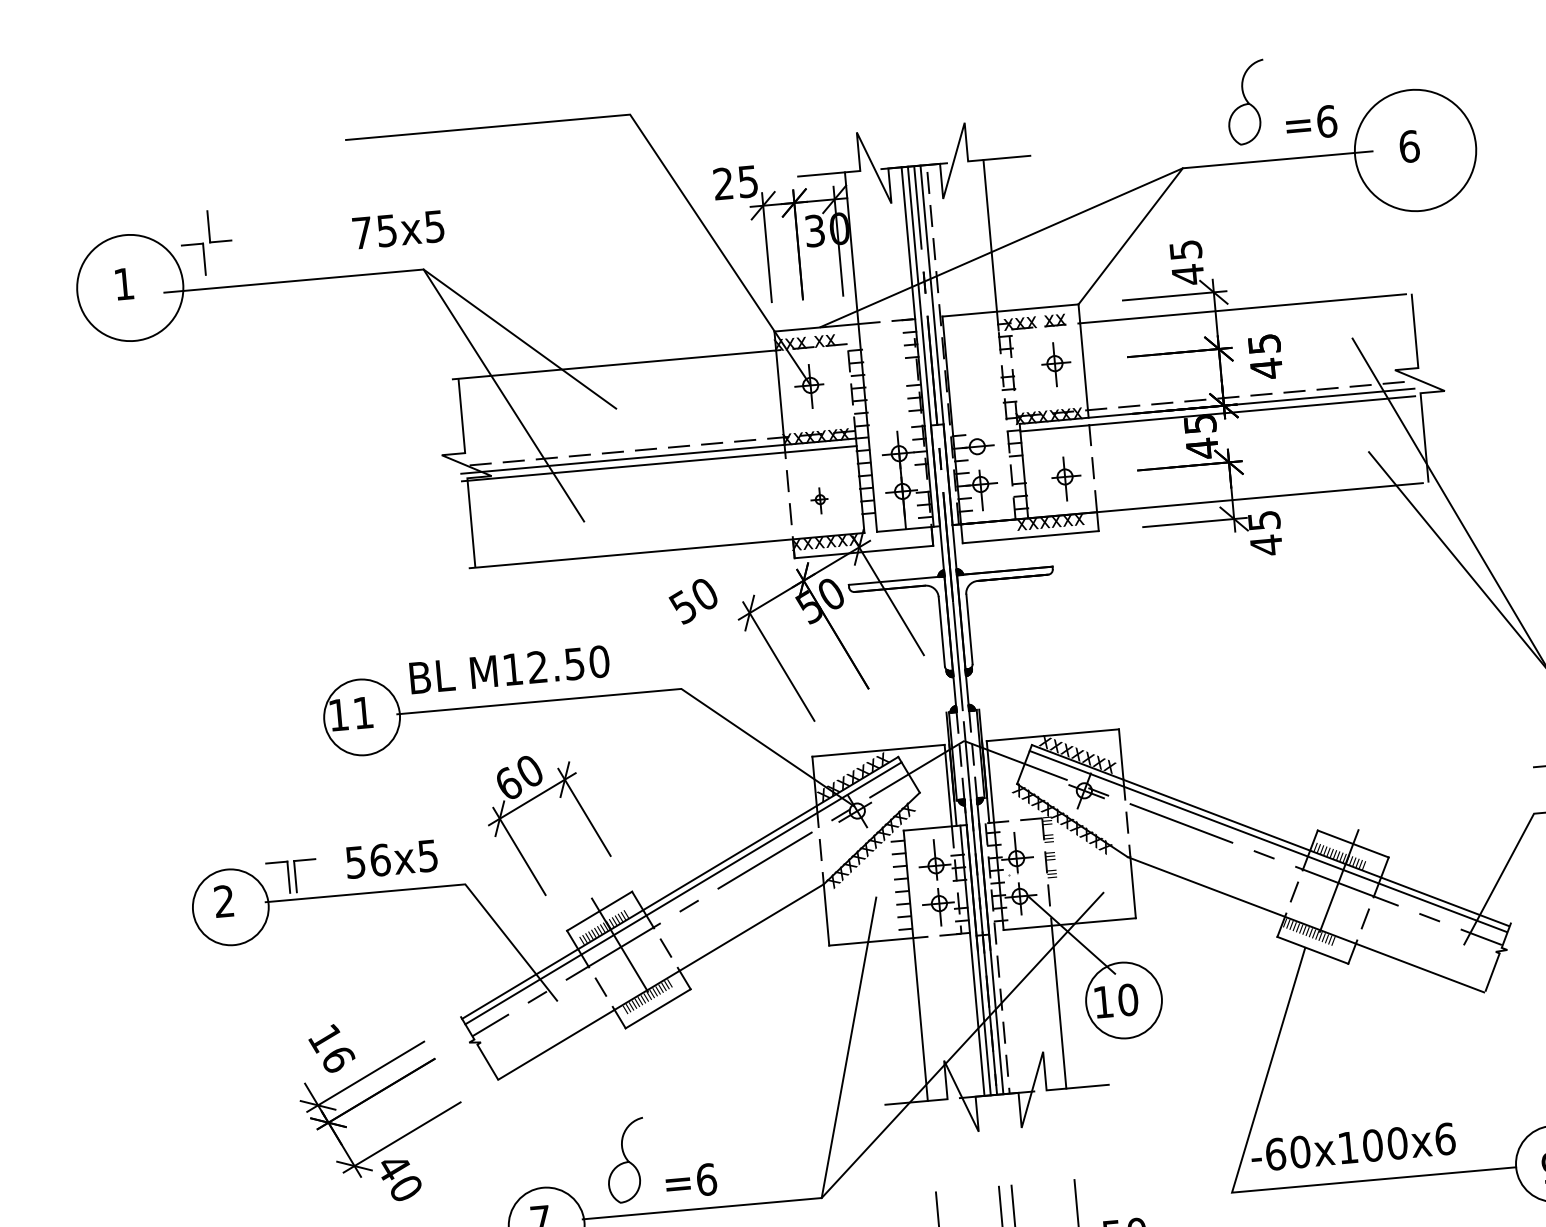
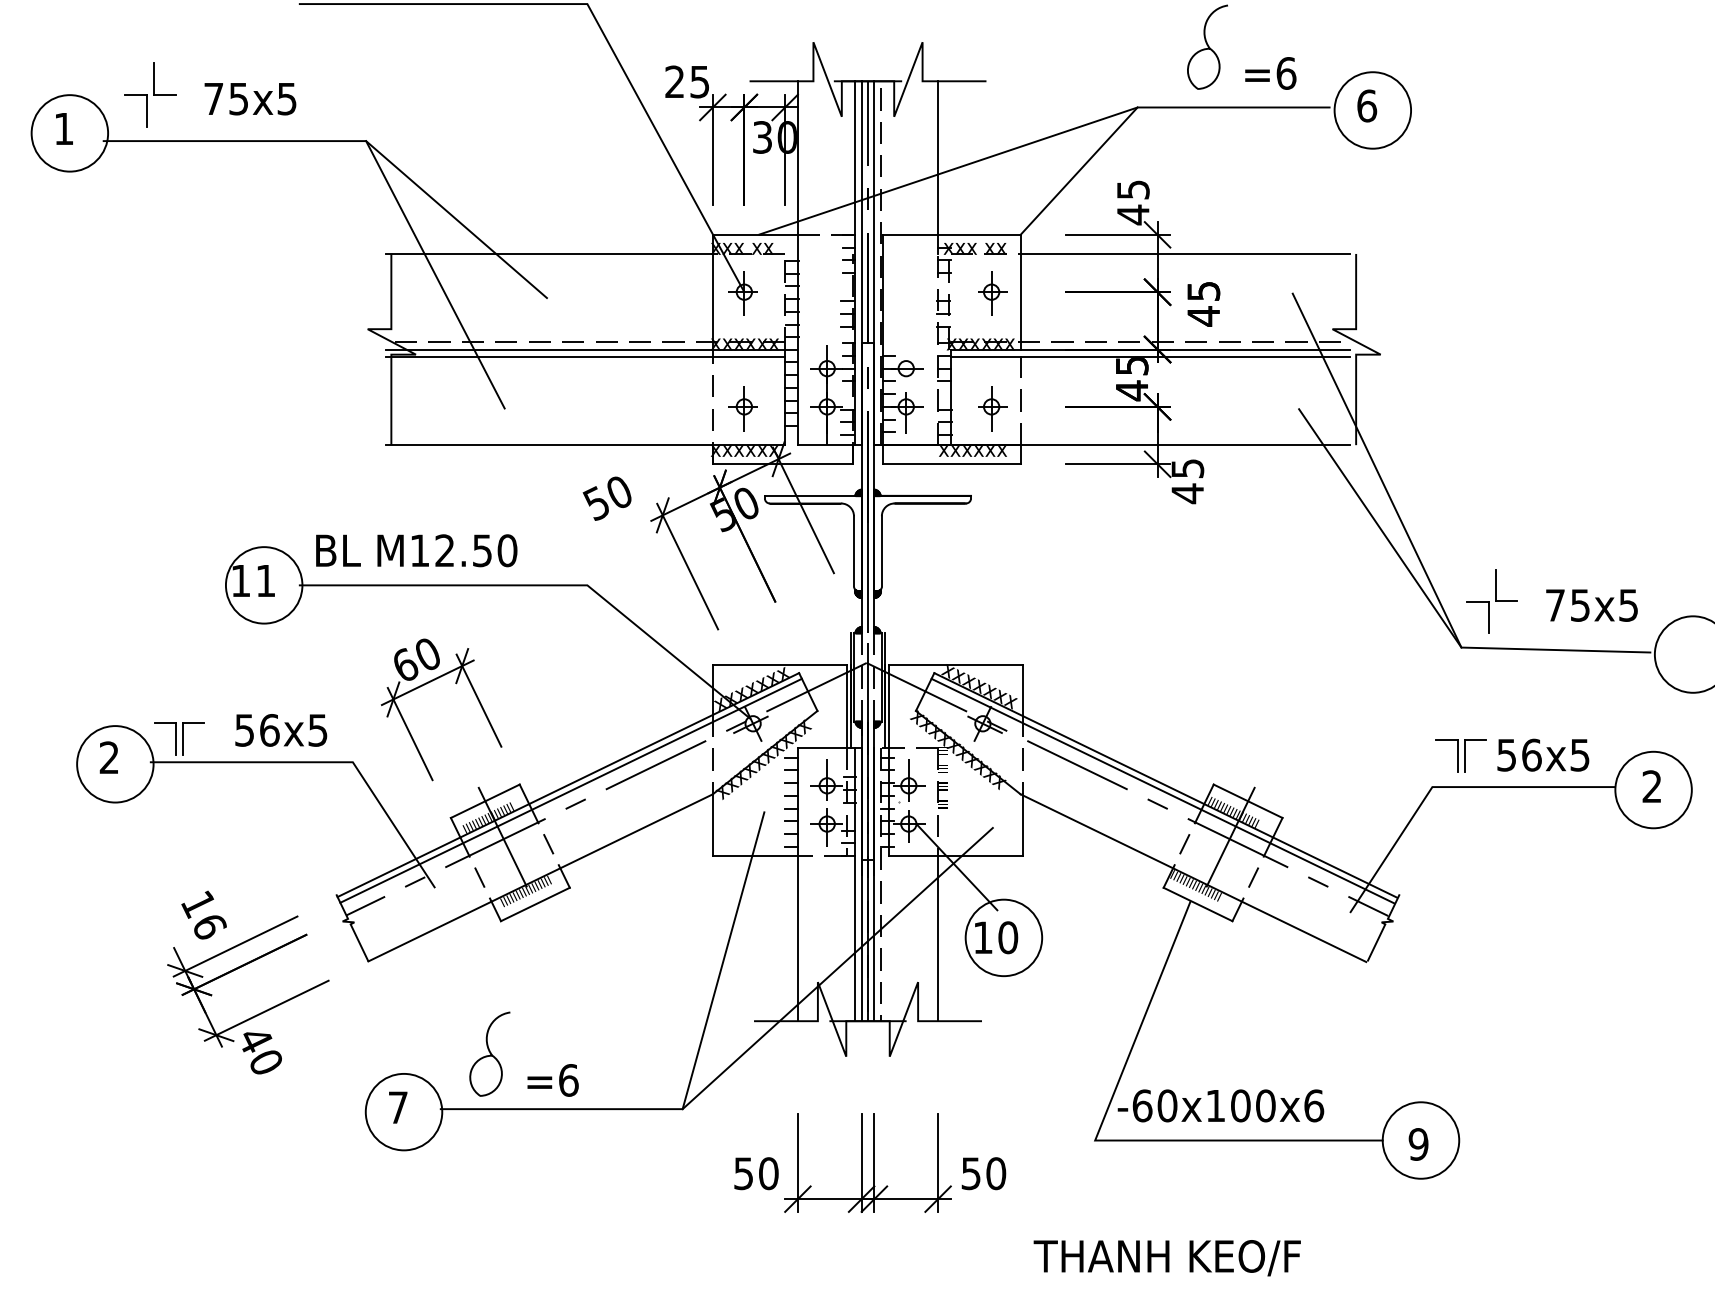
circle: (1415, 150) -> (1372, 110), size x0.62
text: (398, 230) -> (250, 99), moved
circle: (129, 288) -> (69, 133), size x0.71
part: (819, 500) -> (742, 408), size x1.67

